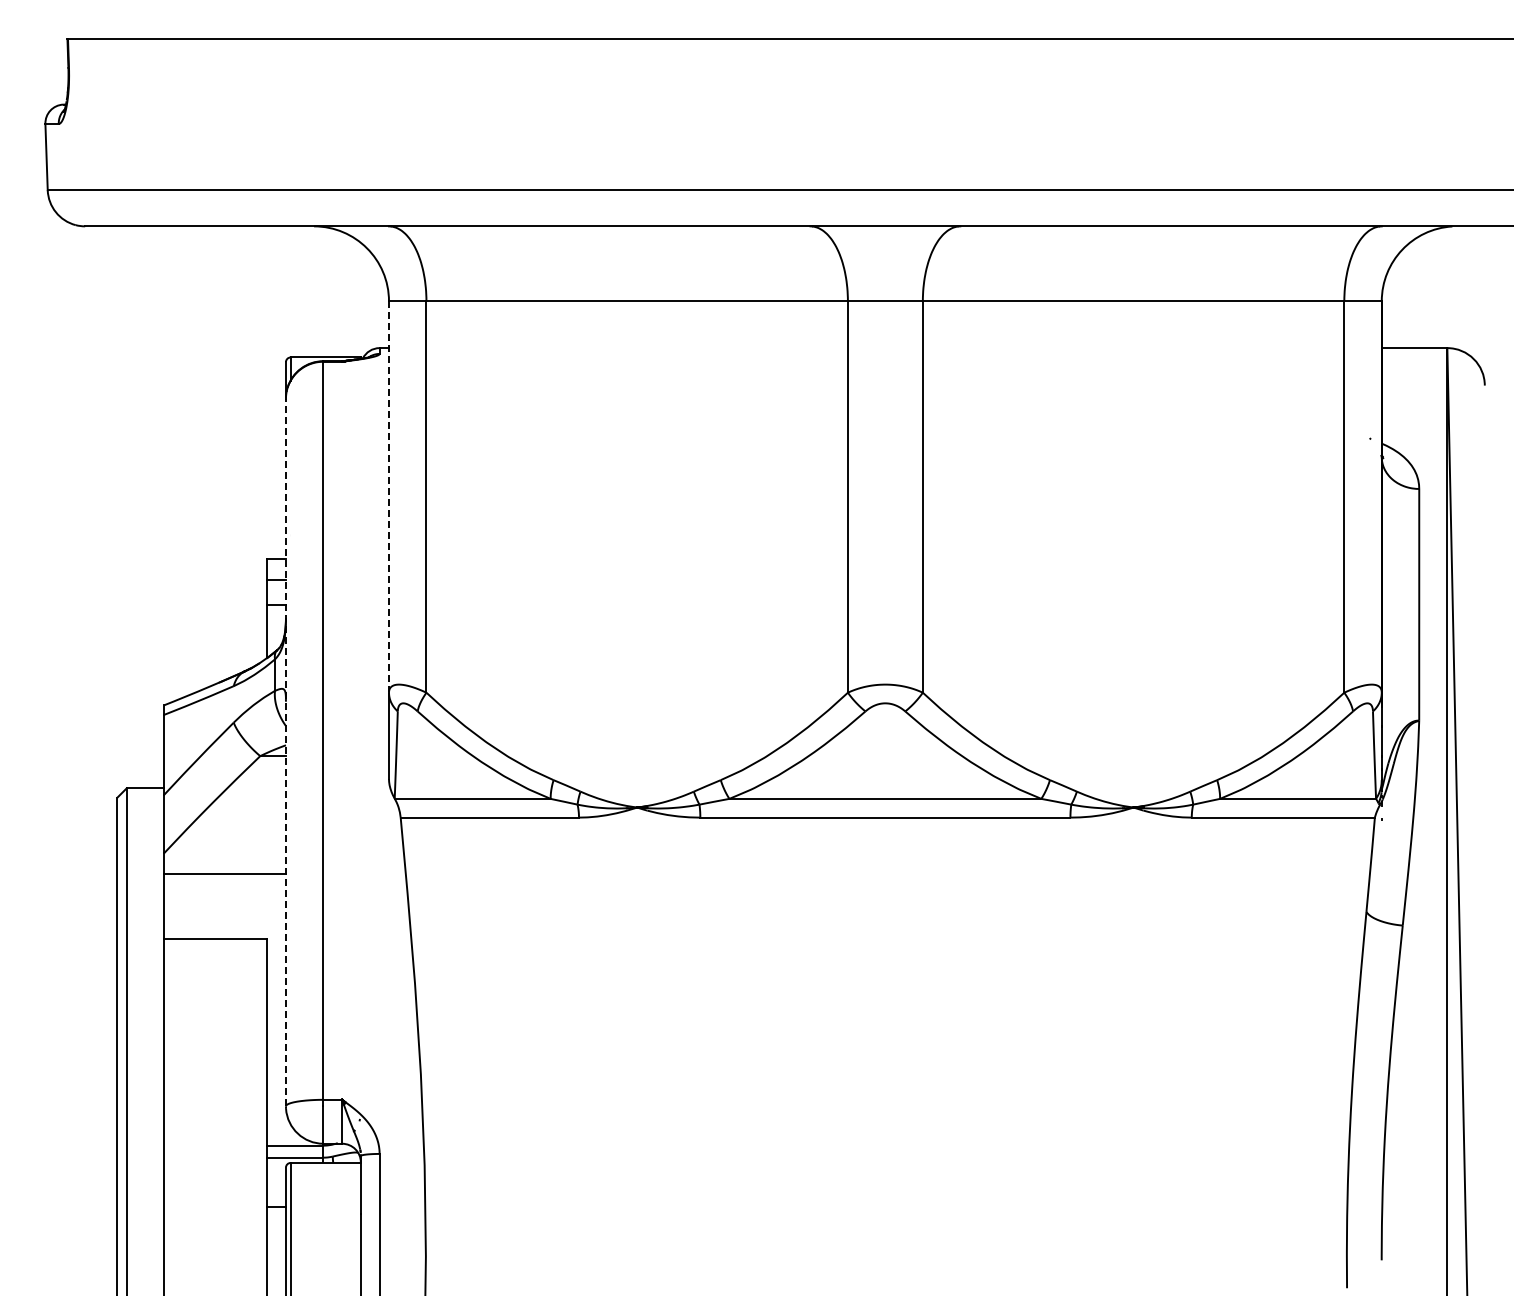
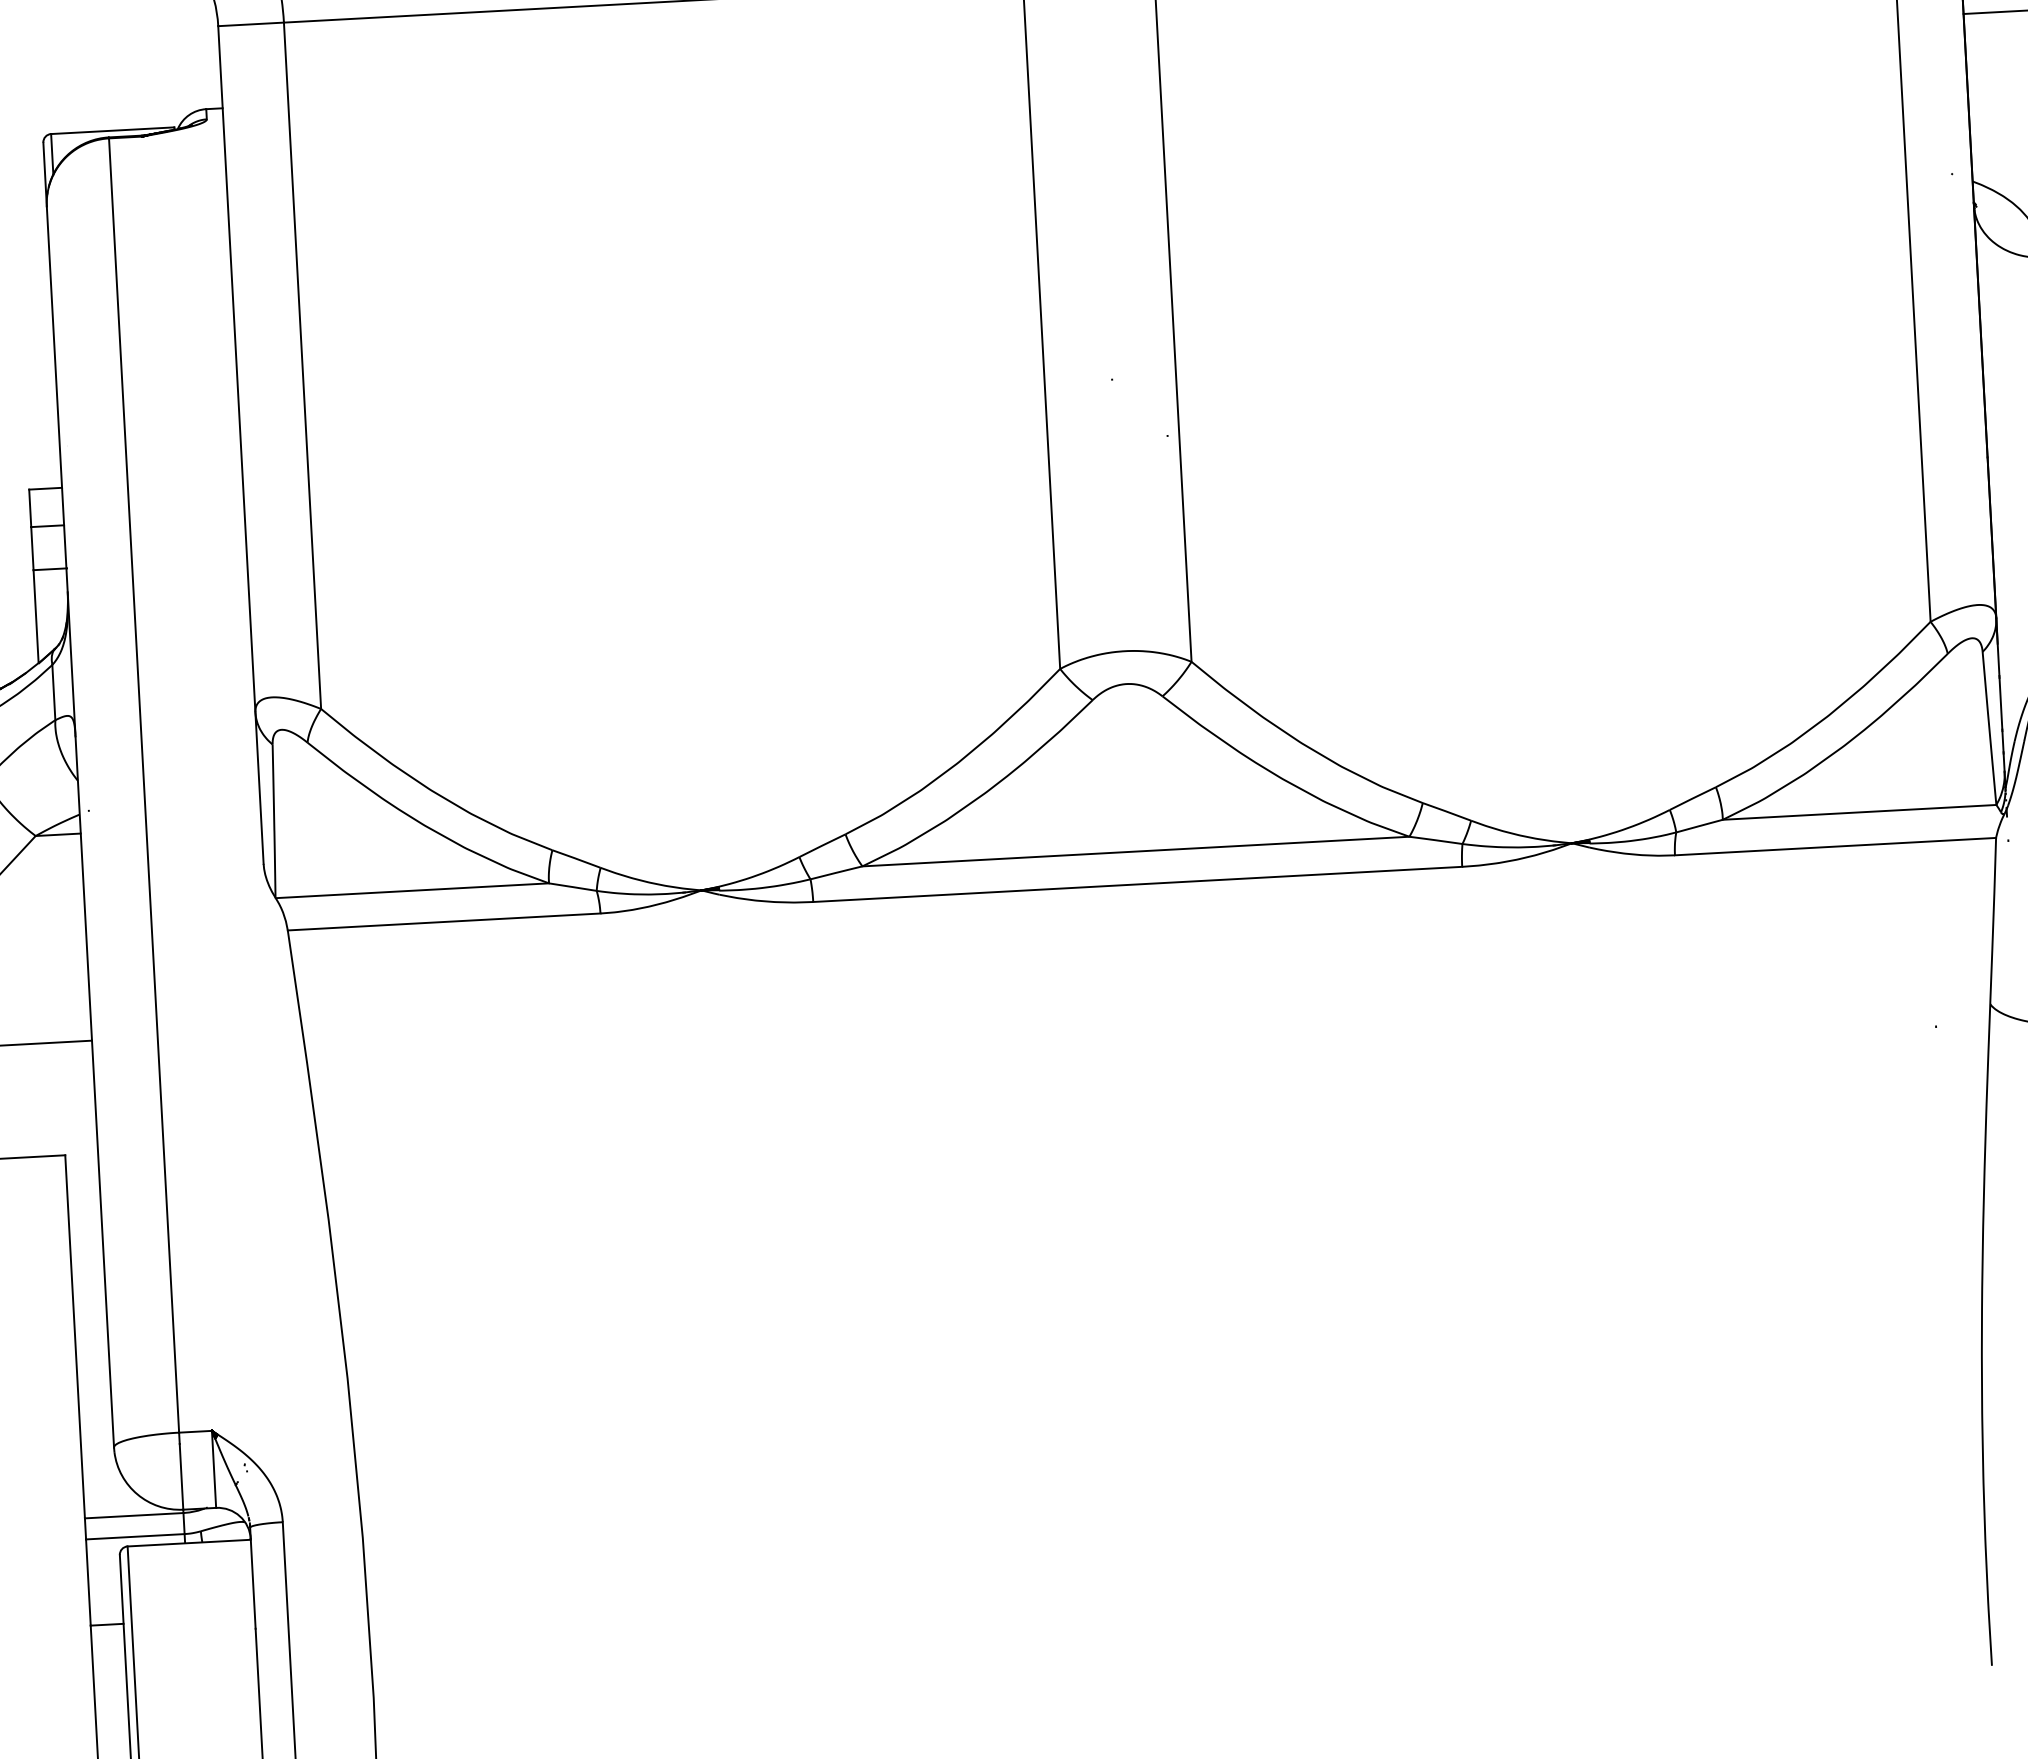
line: (389, 497) -> (237, 370), dashed -> solid
line: (285, 752) -> (79, 827), dashed -> solid

